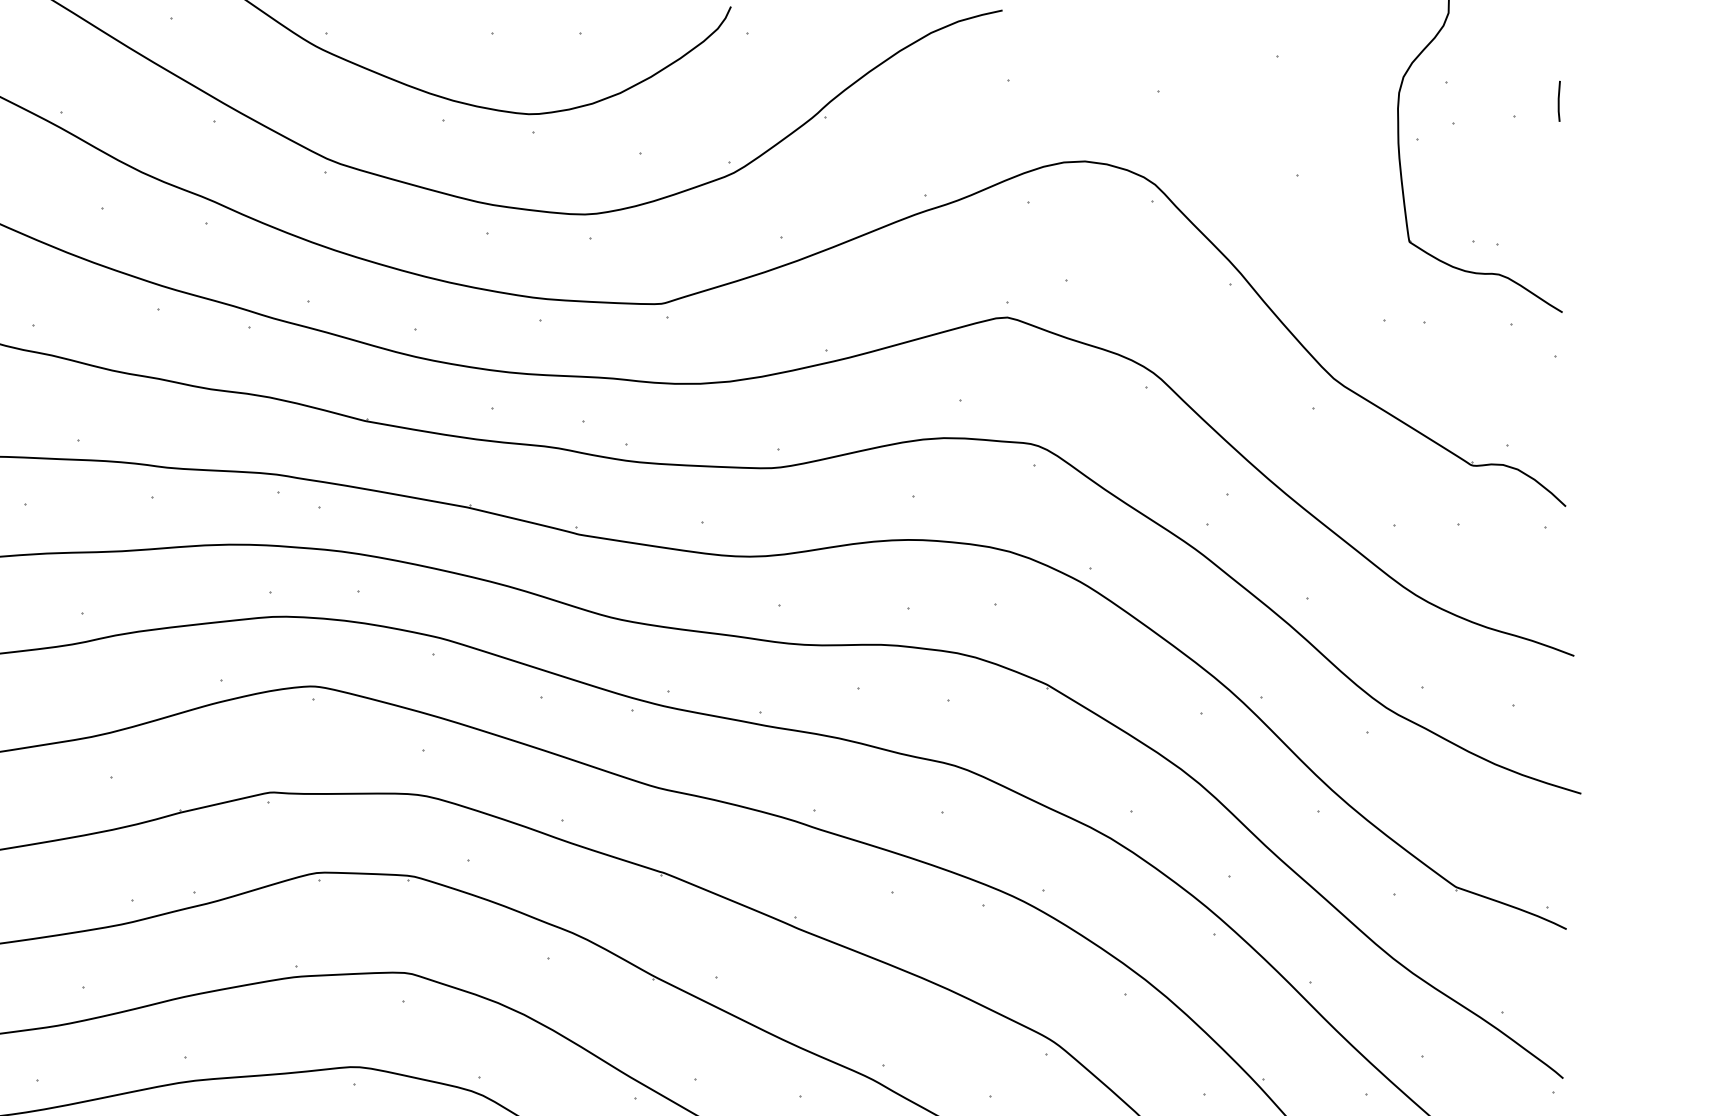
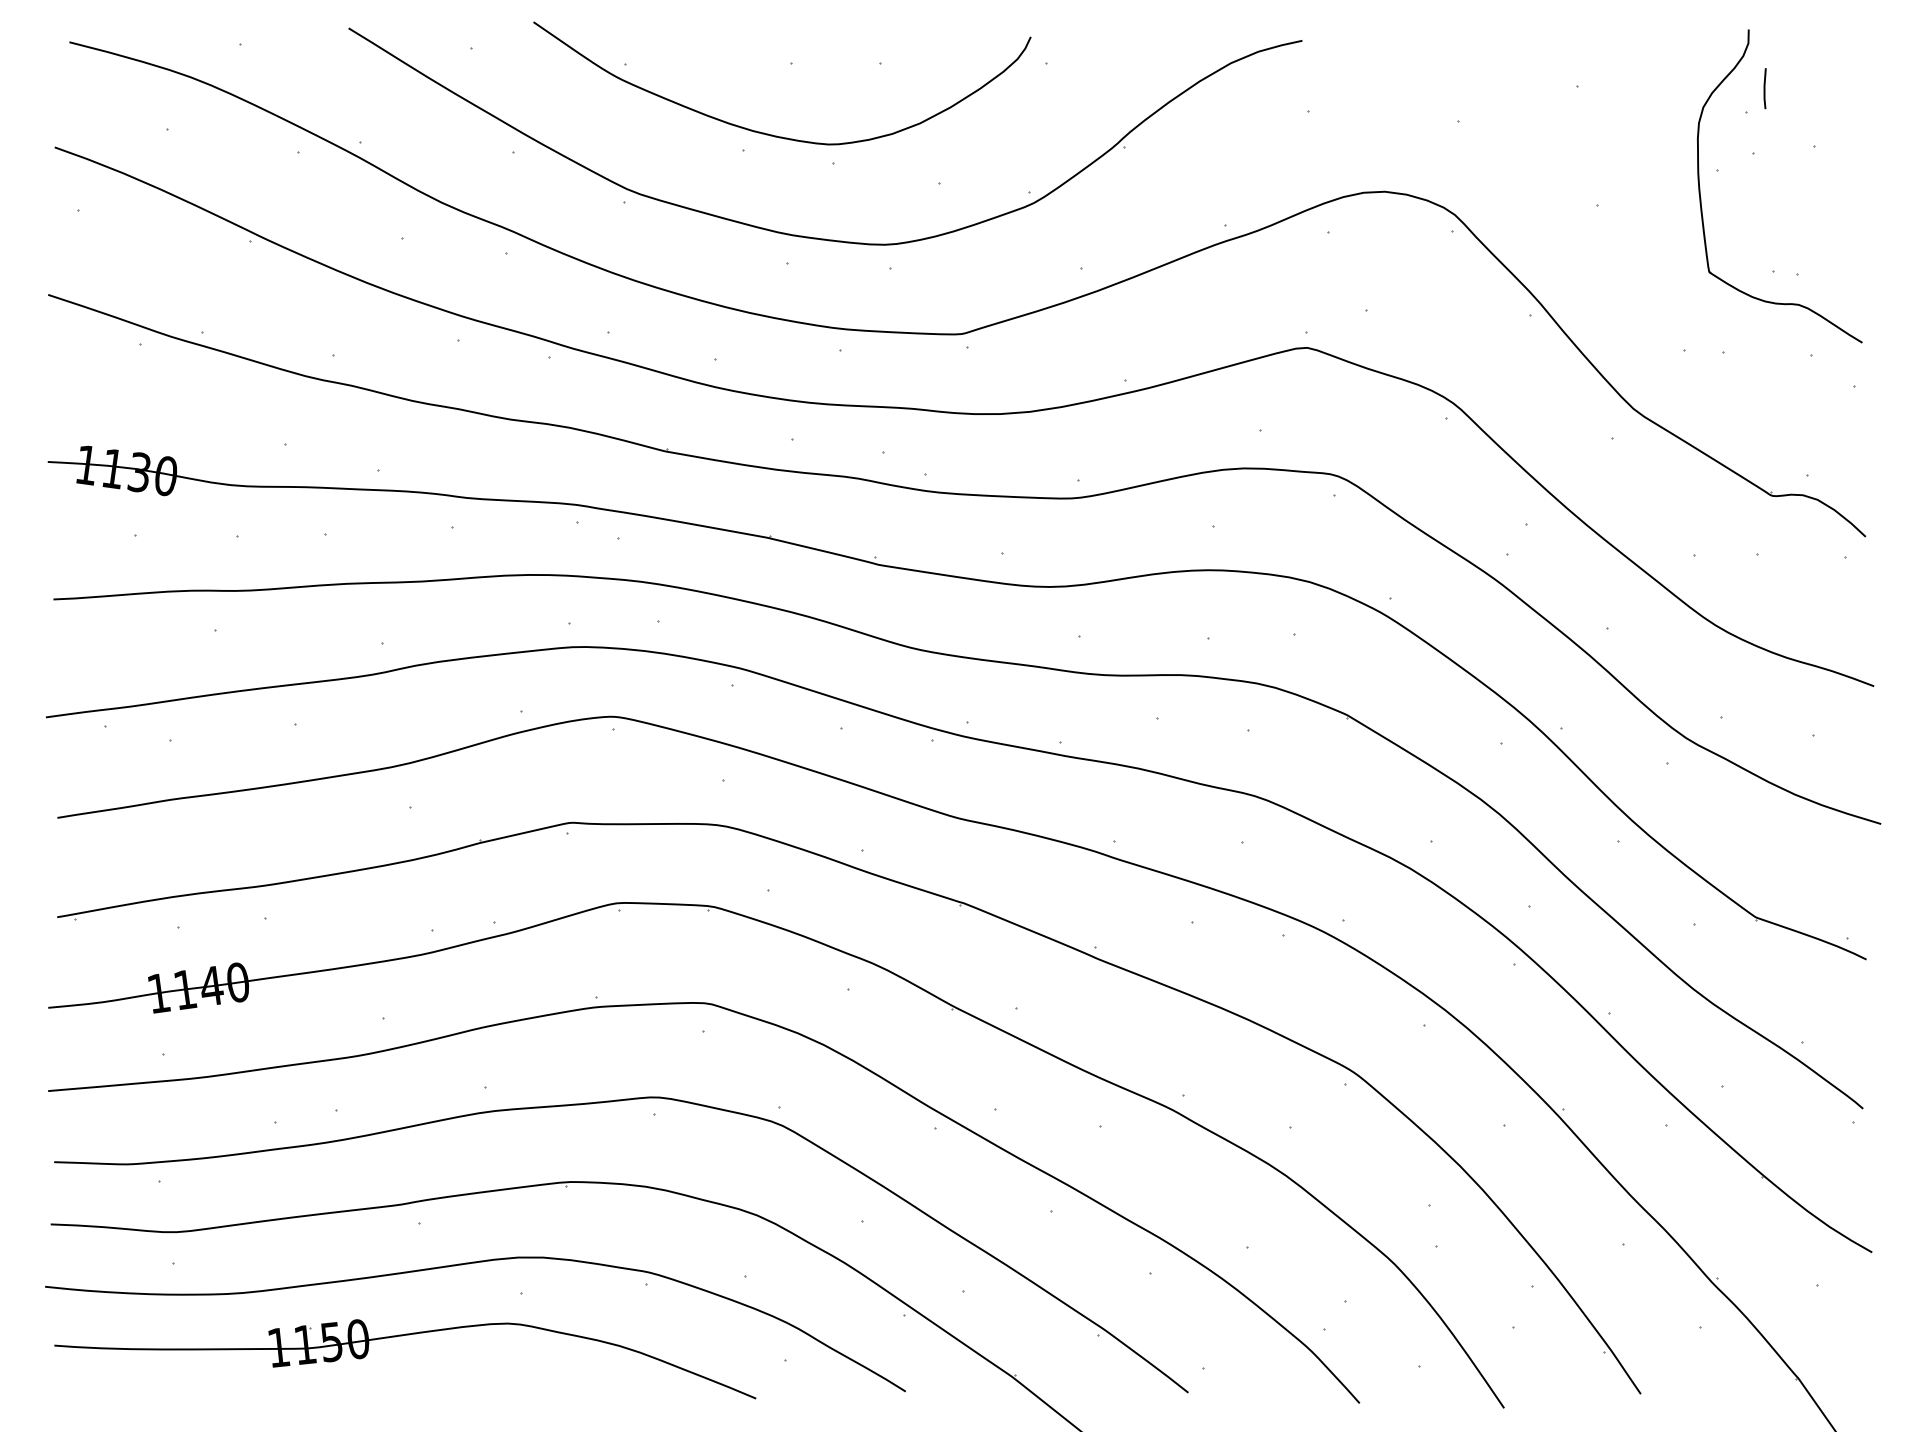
line: (1558, 101) -> (1764, 88), moved

